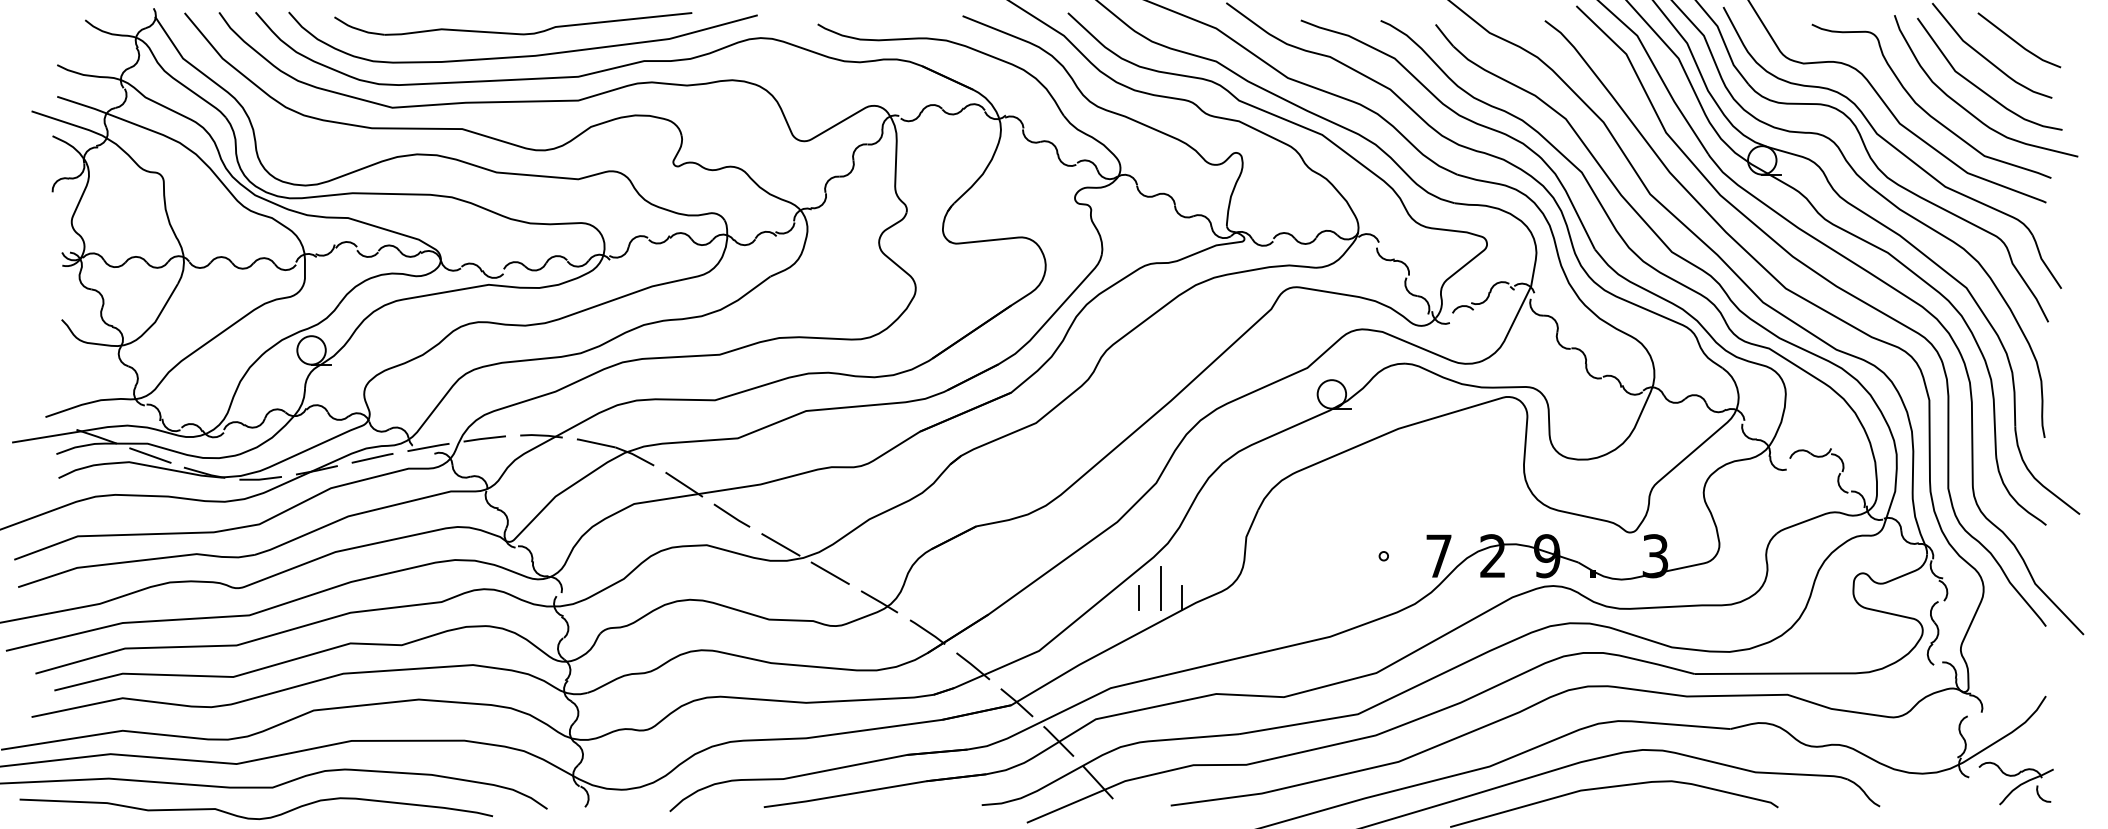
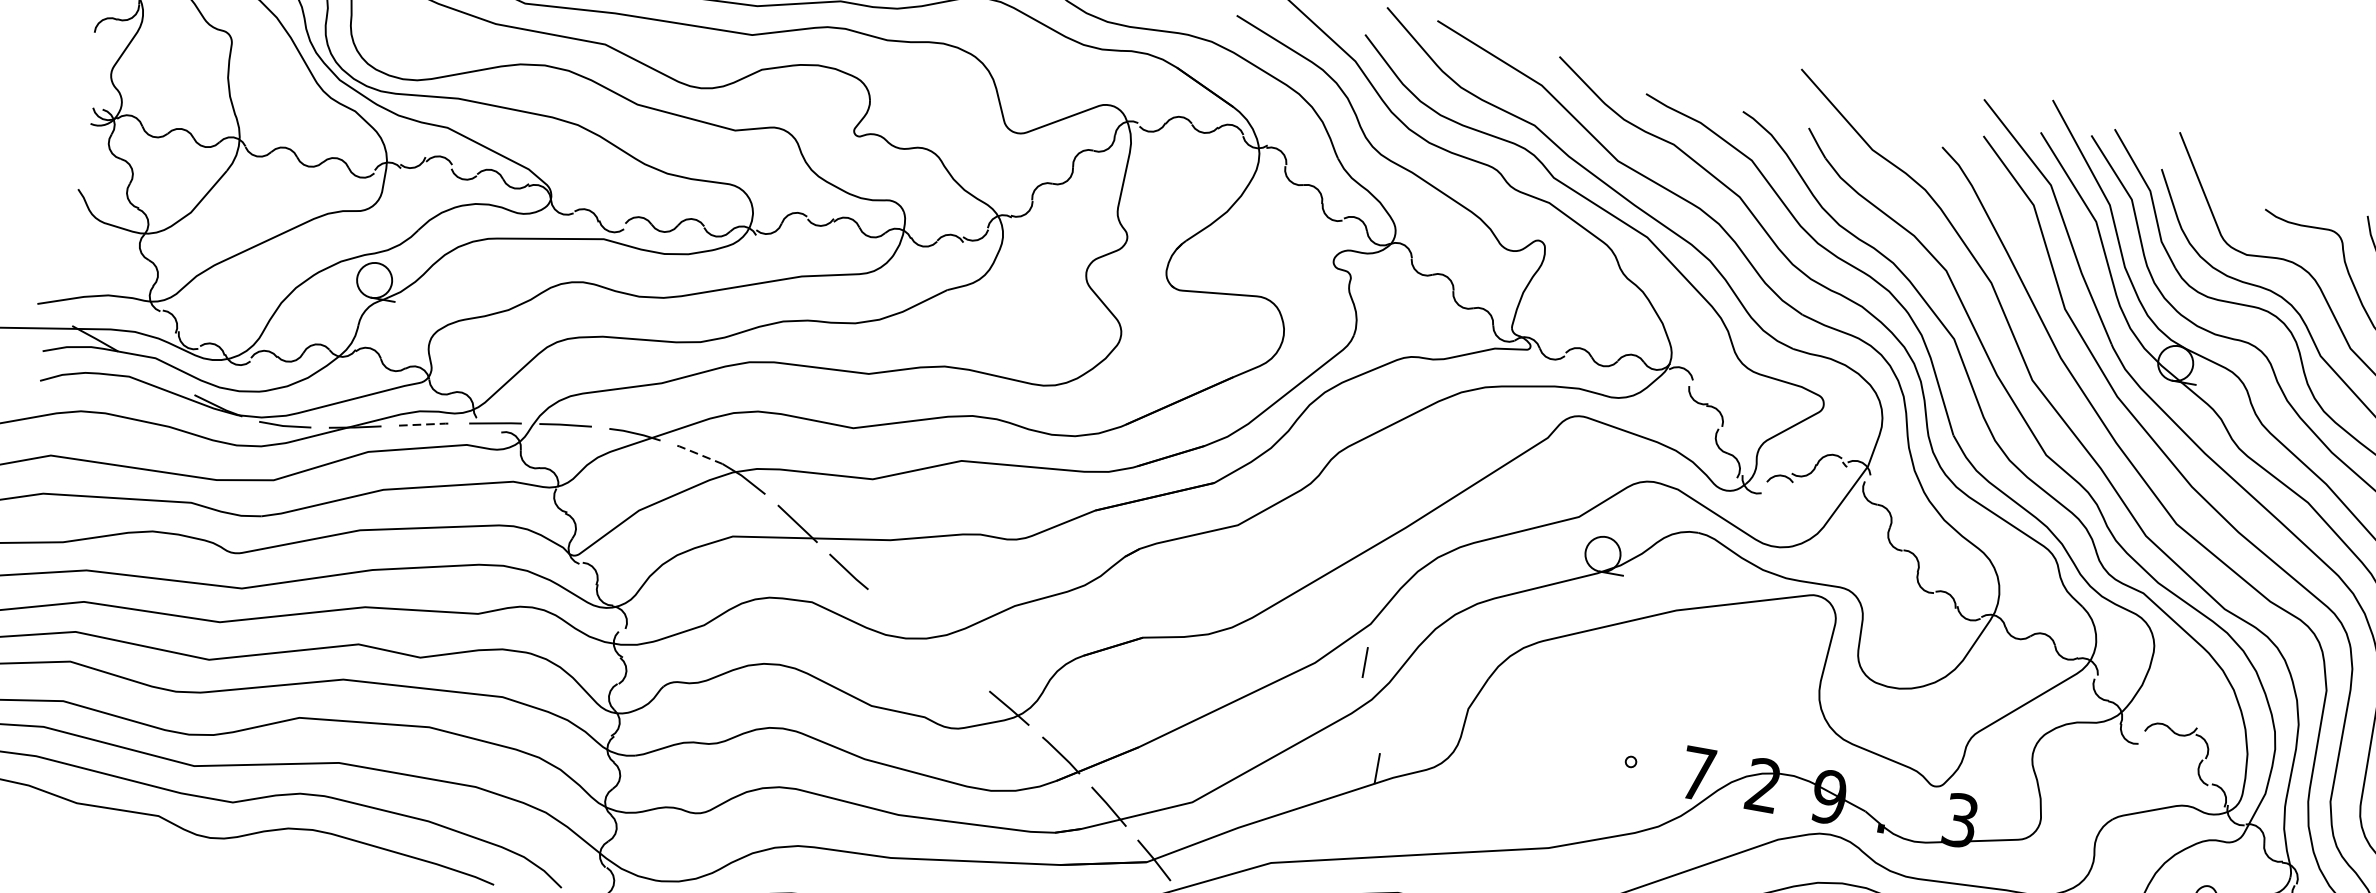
line: (595, 443) -> (698, 454), solid -> dashed
line: (150, 455) -> (156, 373), removed
line: (373, 458) -> (426, 425), solid -> dashed
line: (780, 544) -> (901, 617), removed
line: (829, 572) -> (954, 661), removed
line: (1160, 587) -> (1353, 751), removed
line: (1138, 597) -> (1364, 662), moved

